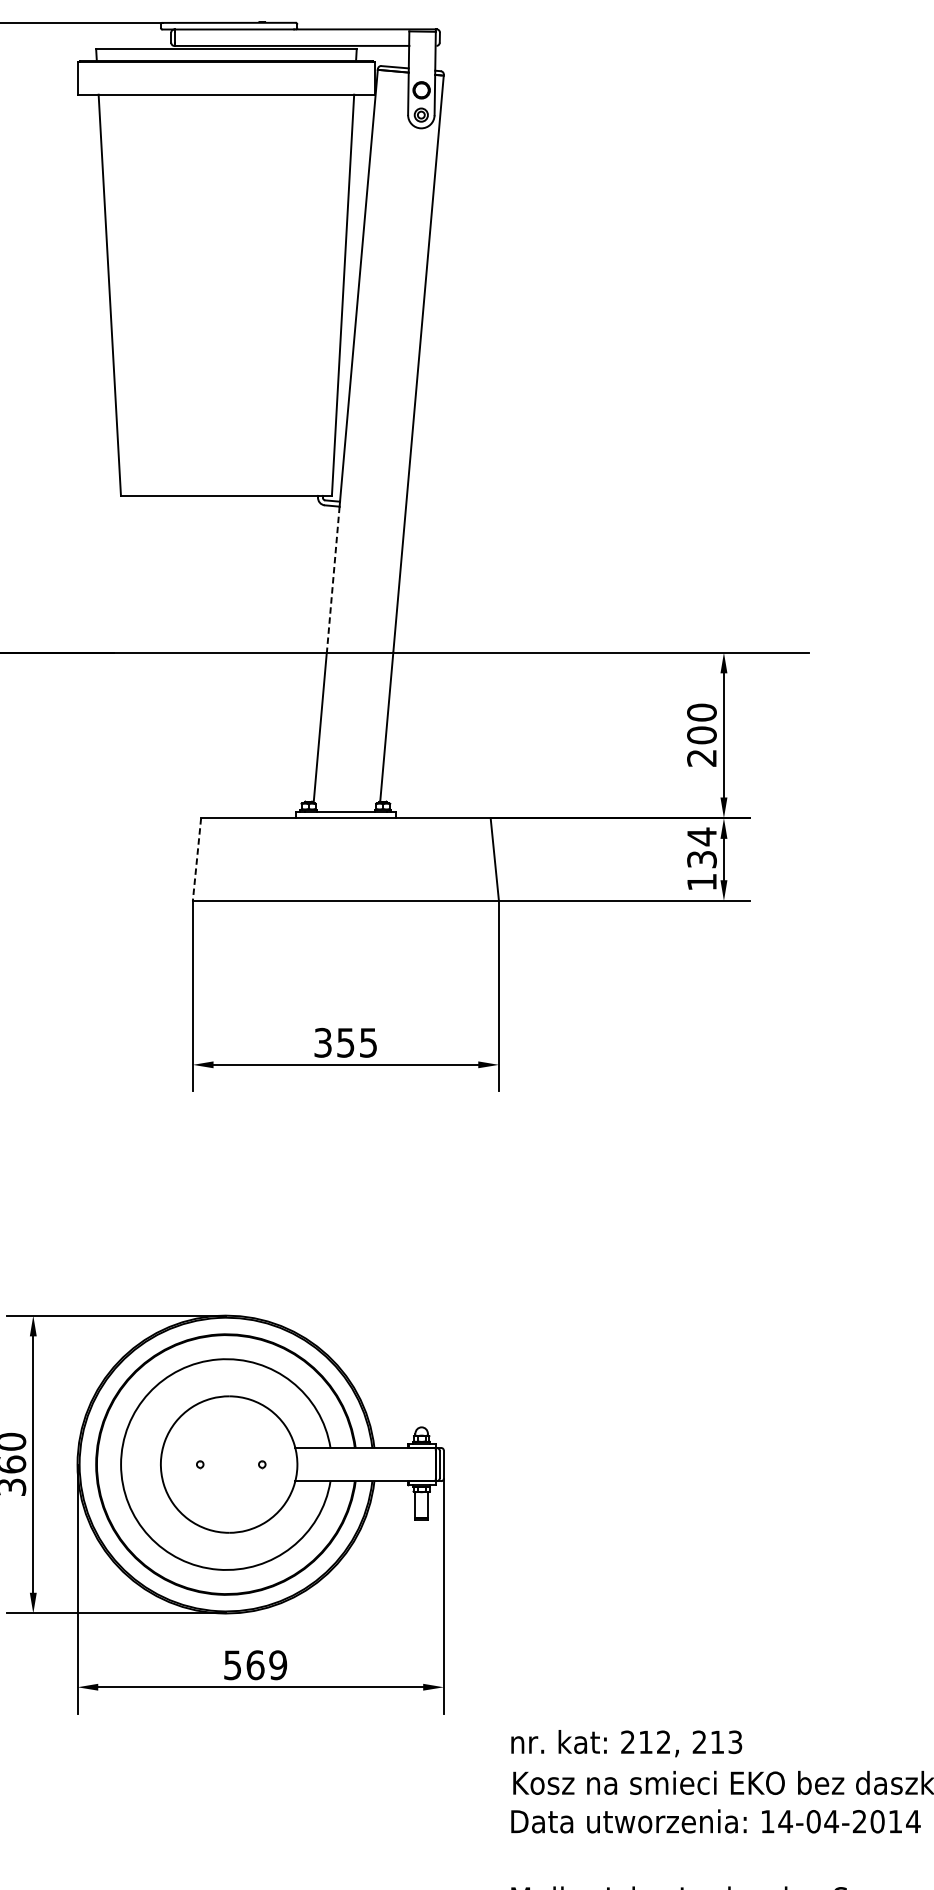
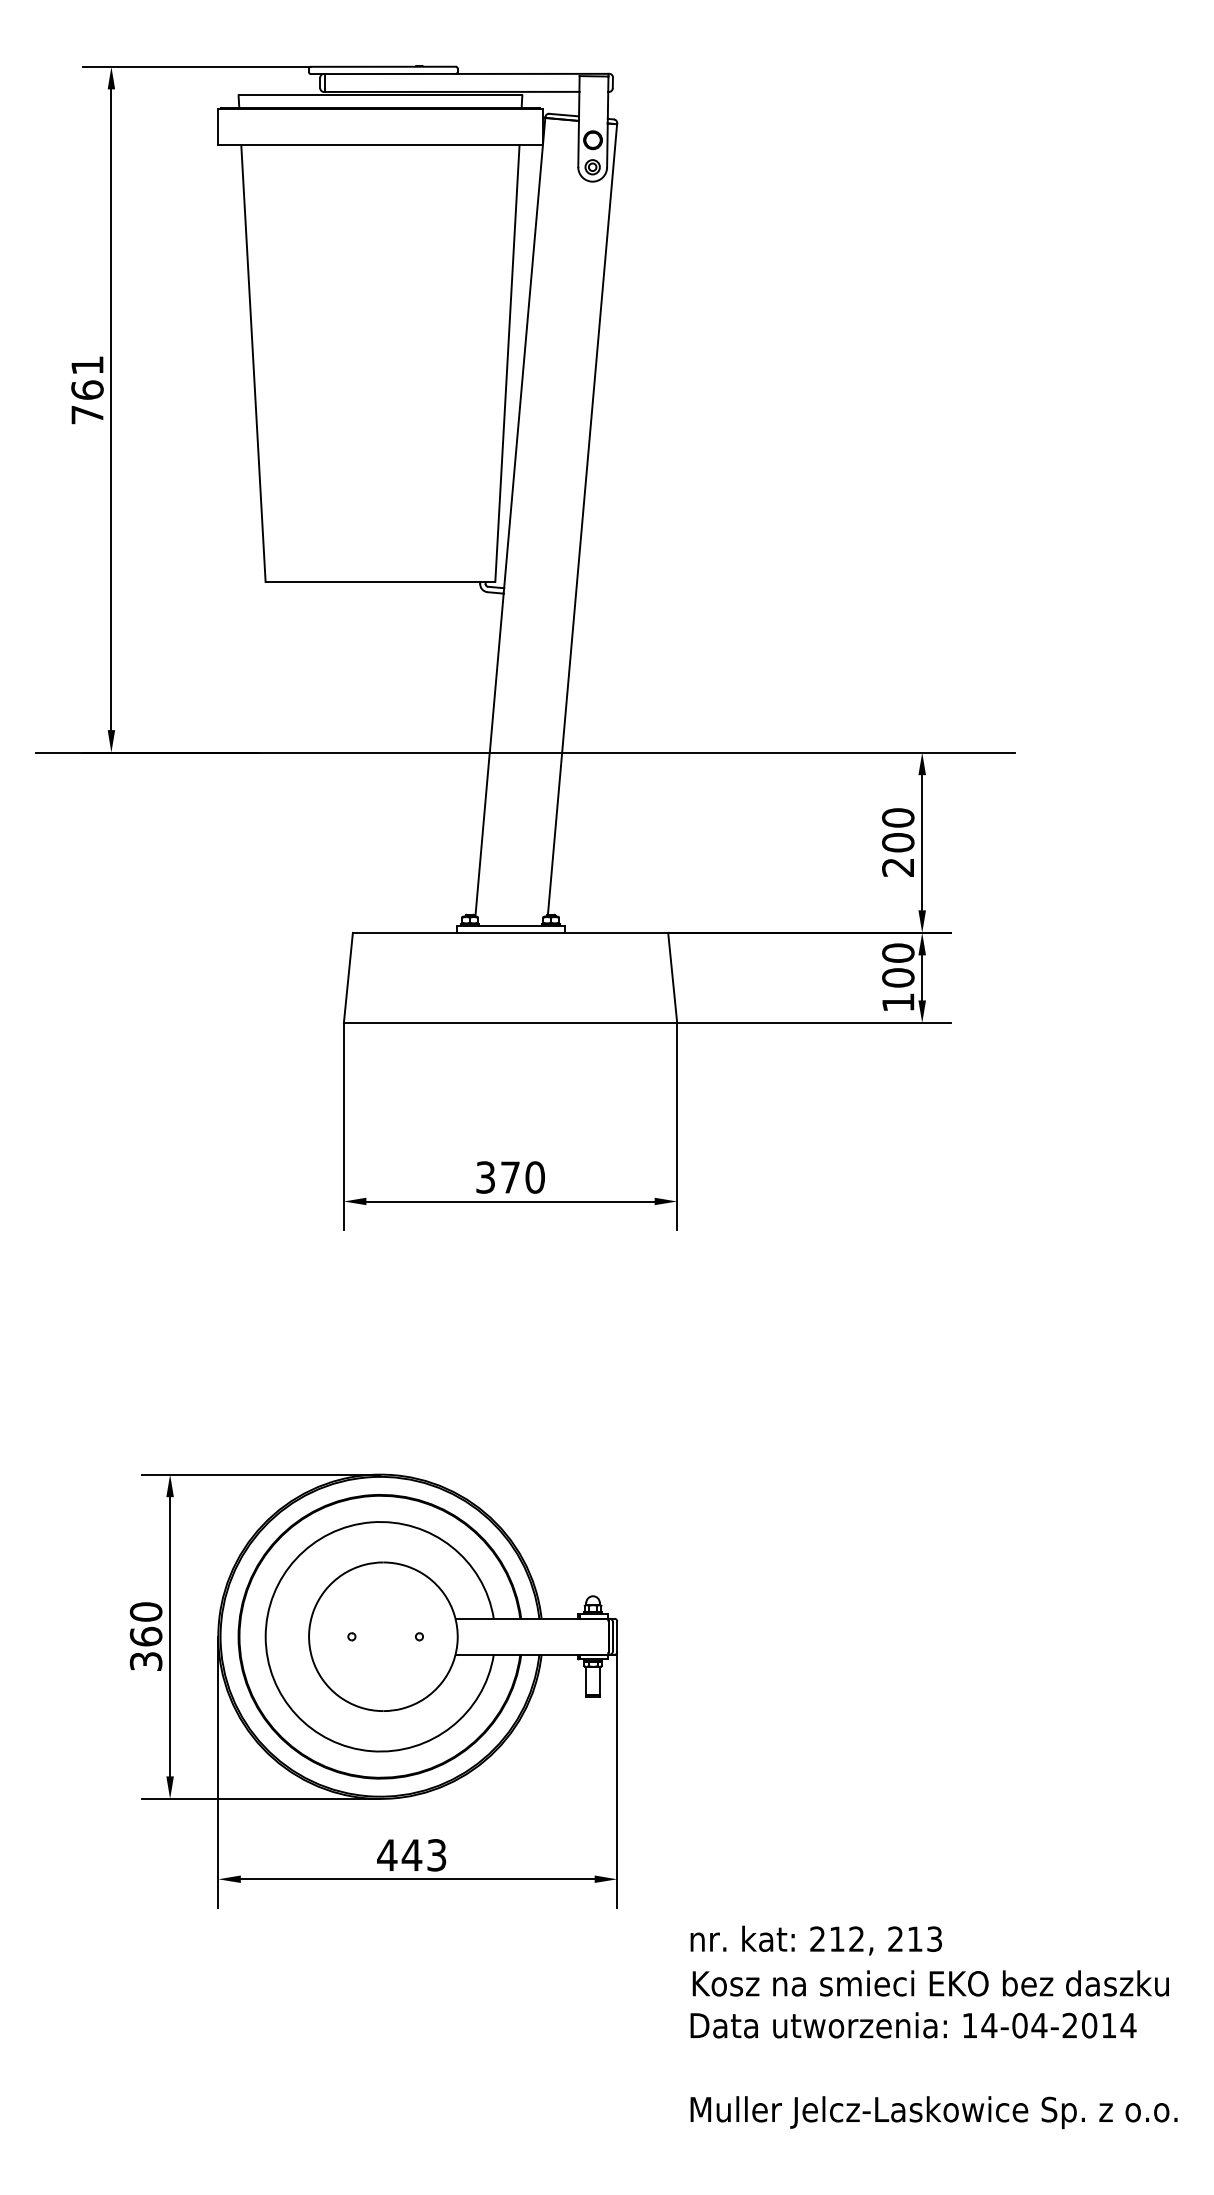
line: (333, 580) -> (496, 673), dashed -> solid
text: (702, 848) -> (898, 965), 134 -> 100
line: (197, 860) -> (348, 978), dashed -> solid
text: (356, 1042) -> (522, 1177), 355 -> 370
text: (254, 1665) -> (411, 1855), 569 -> 443

